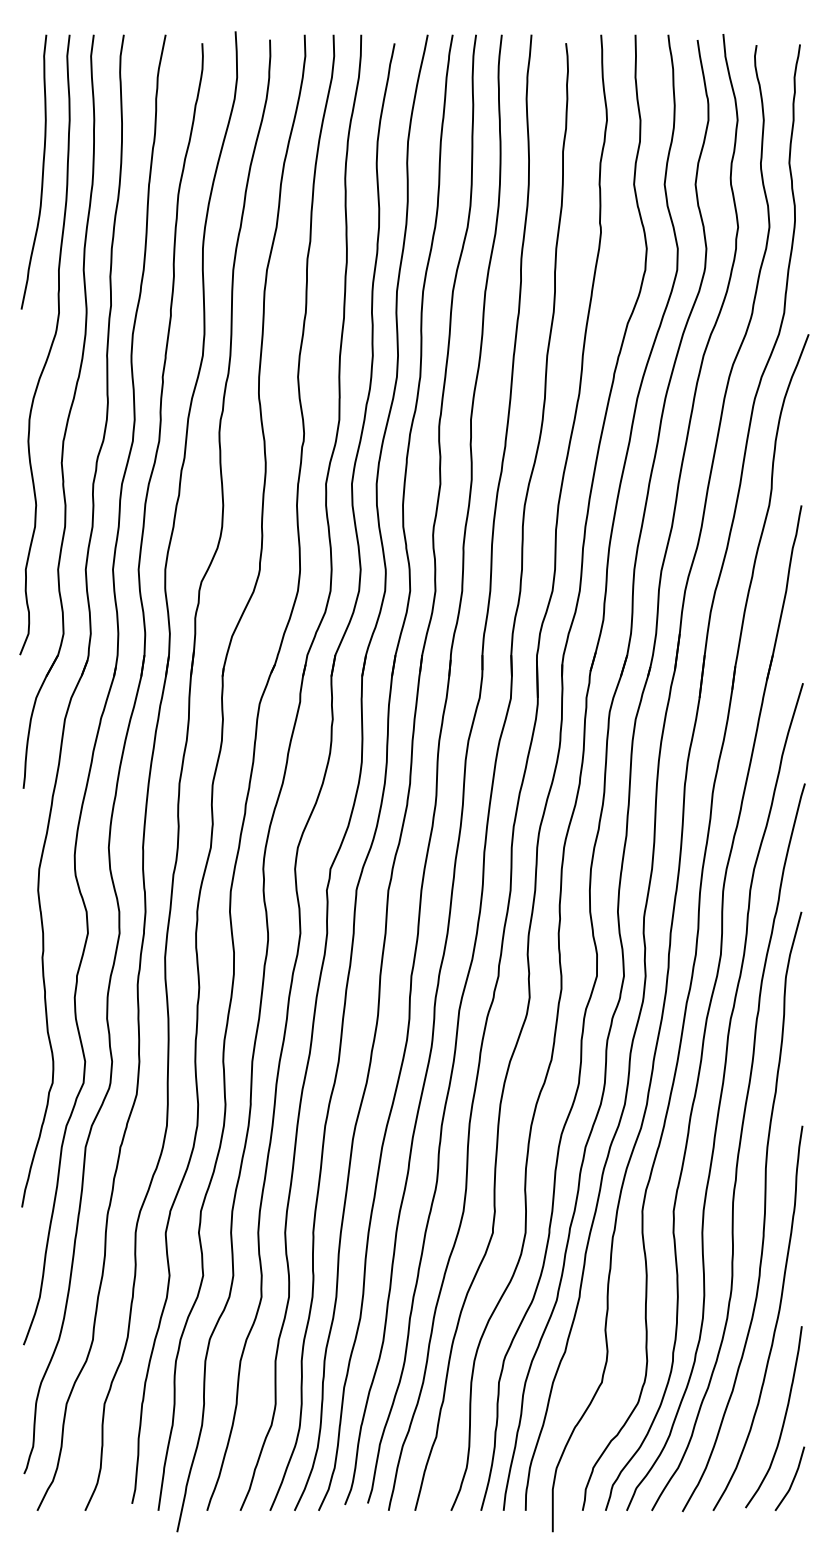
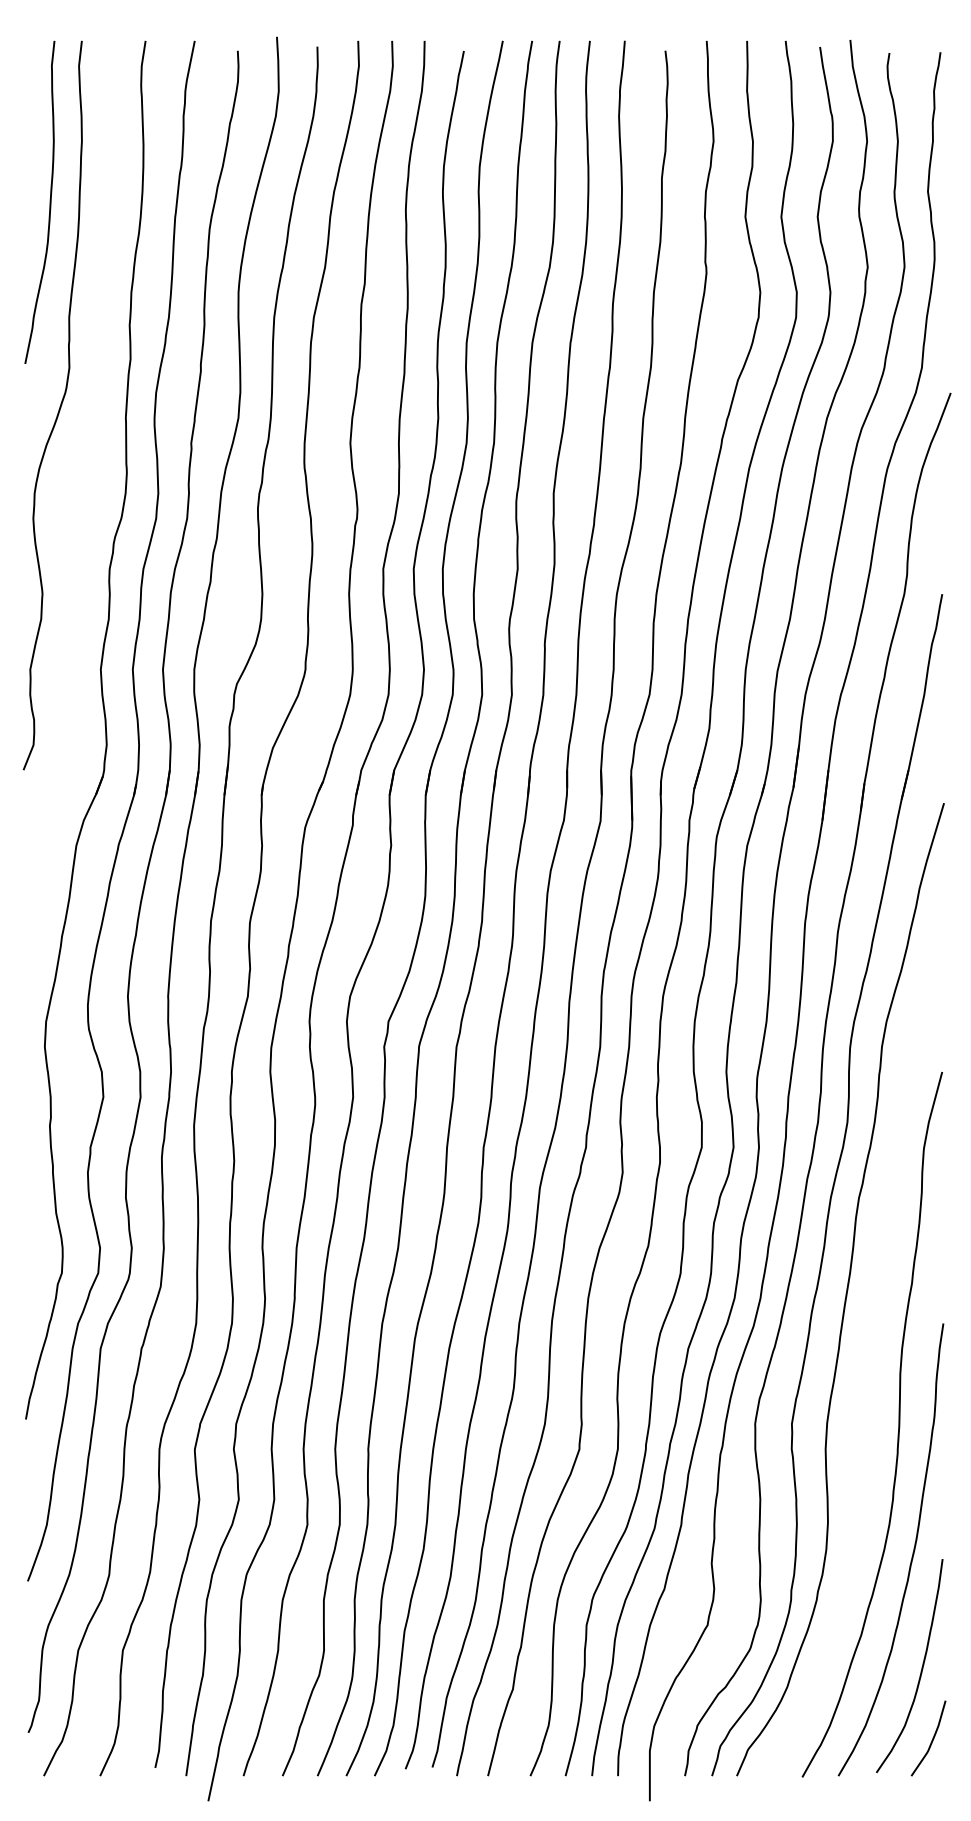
part: (68, 412) -> (80, 484), removed
curve: (738, 1146) -> (868, 1347), removed

